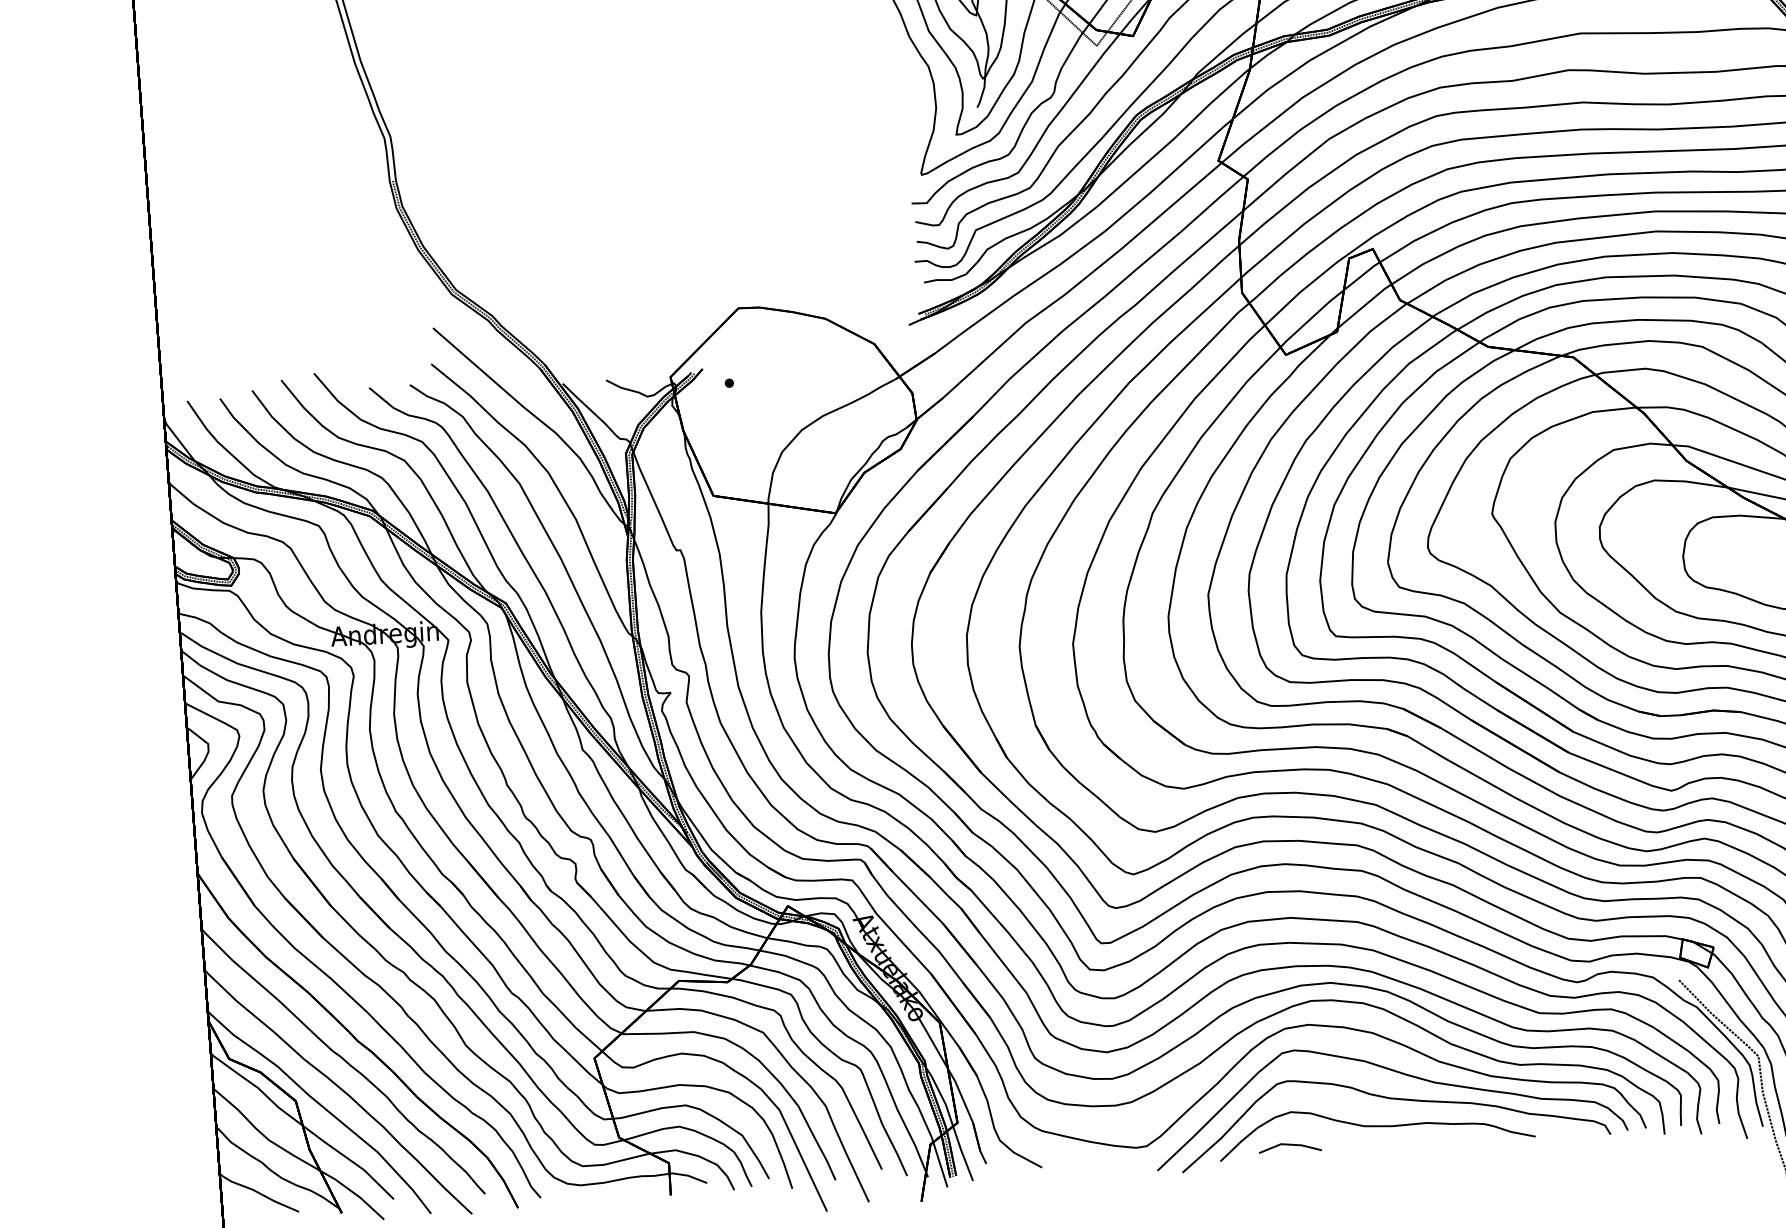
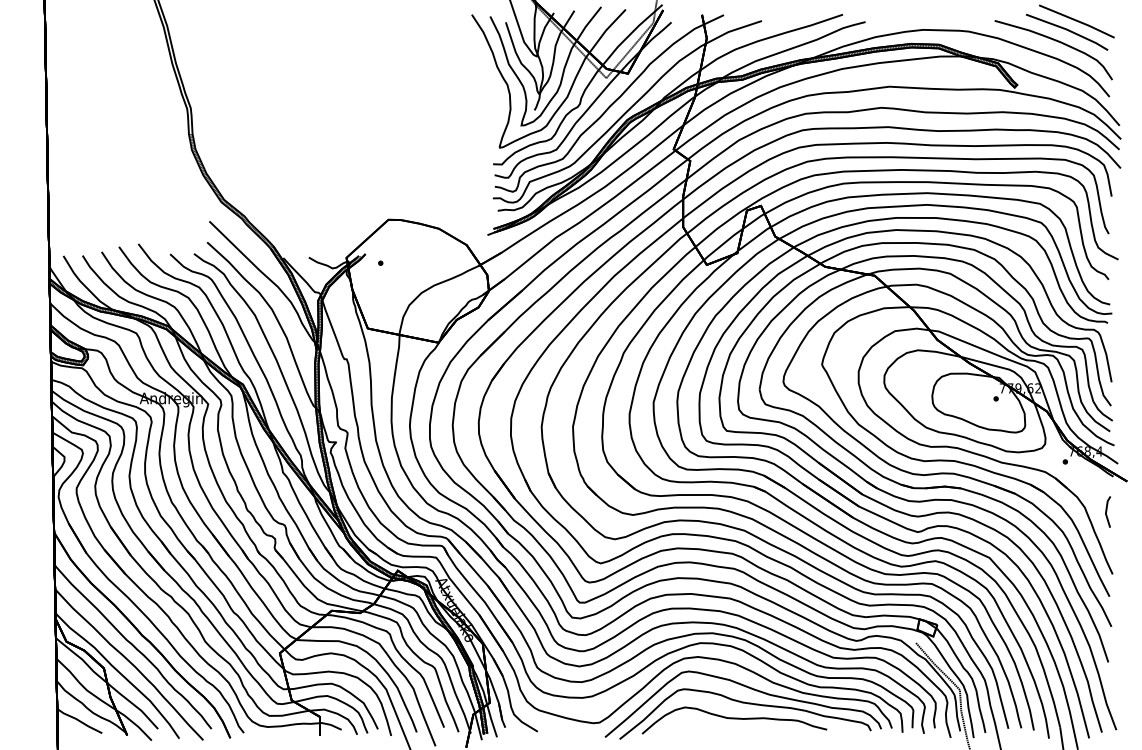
part: (1290, 1148) -> (683, 728), removed

